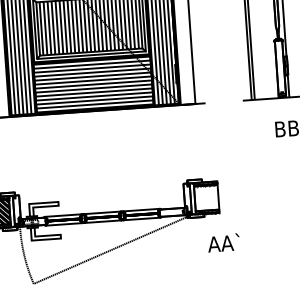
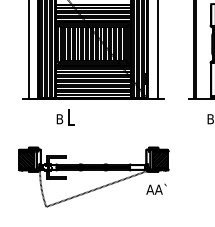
part: (53, 142) -> (65, 117), added
hatch: (206, 197) -> (160, 159), added
text: (223, 241) -> (156, 188), moved

